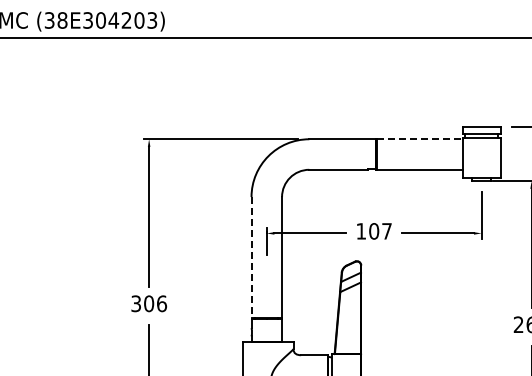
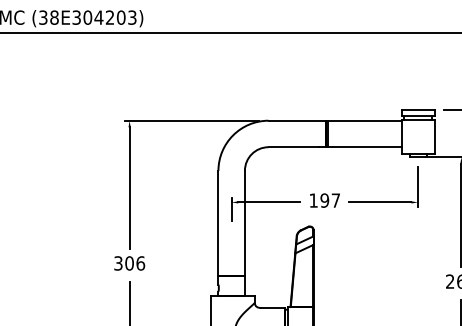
line: (420, 139) -> (365, 120), dashed -> solid
text: (374, 231) -> (325, 200), 107 -> 197
line: (251, 257) -> (218, 223), dashed -> solid

